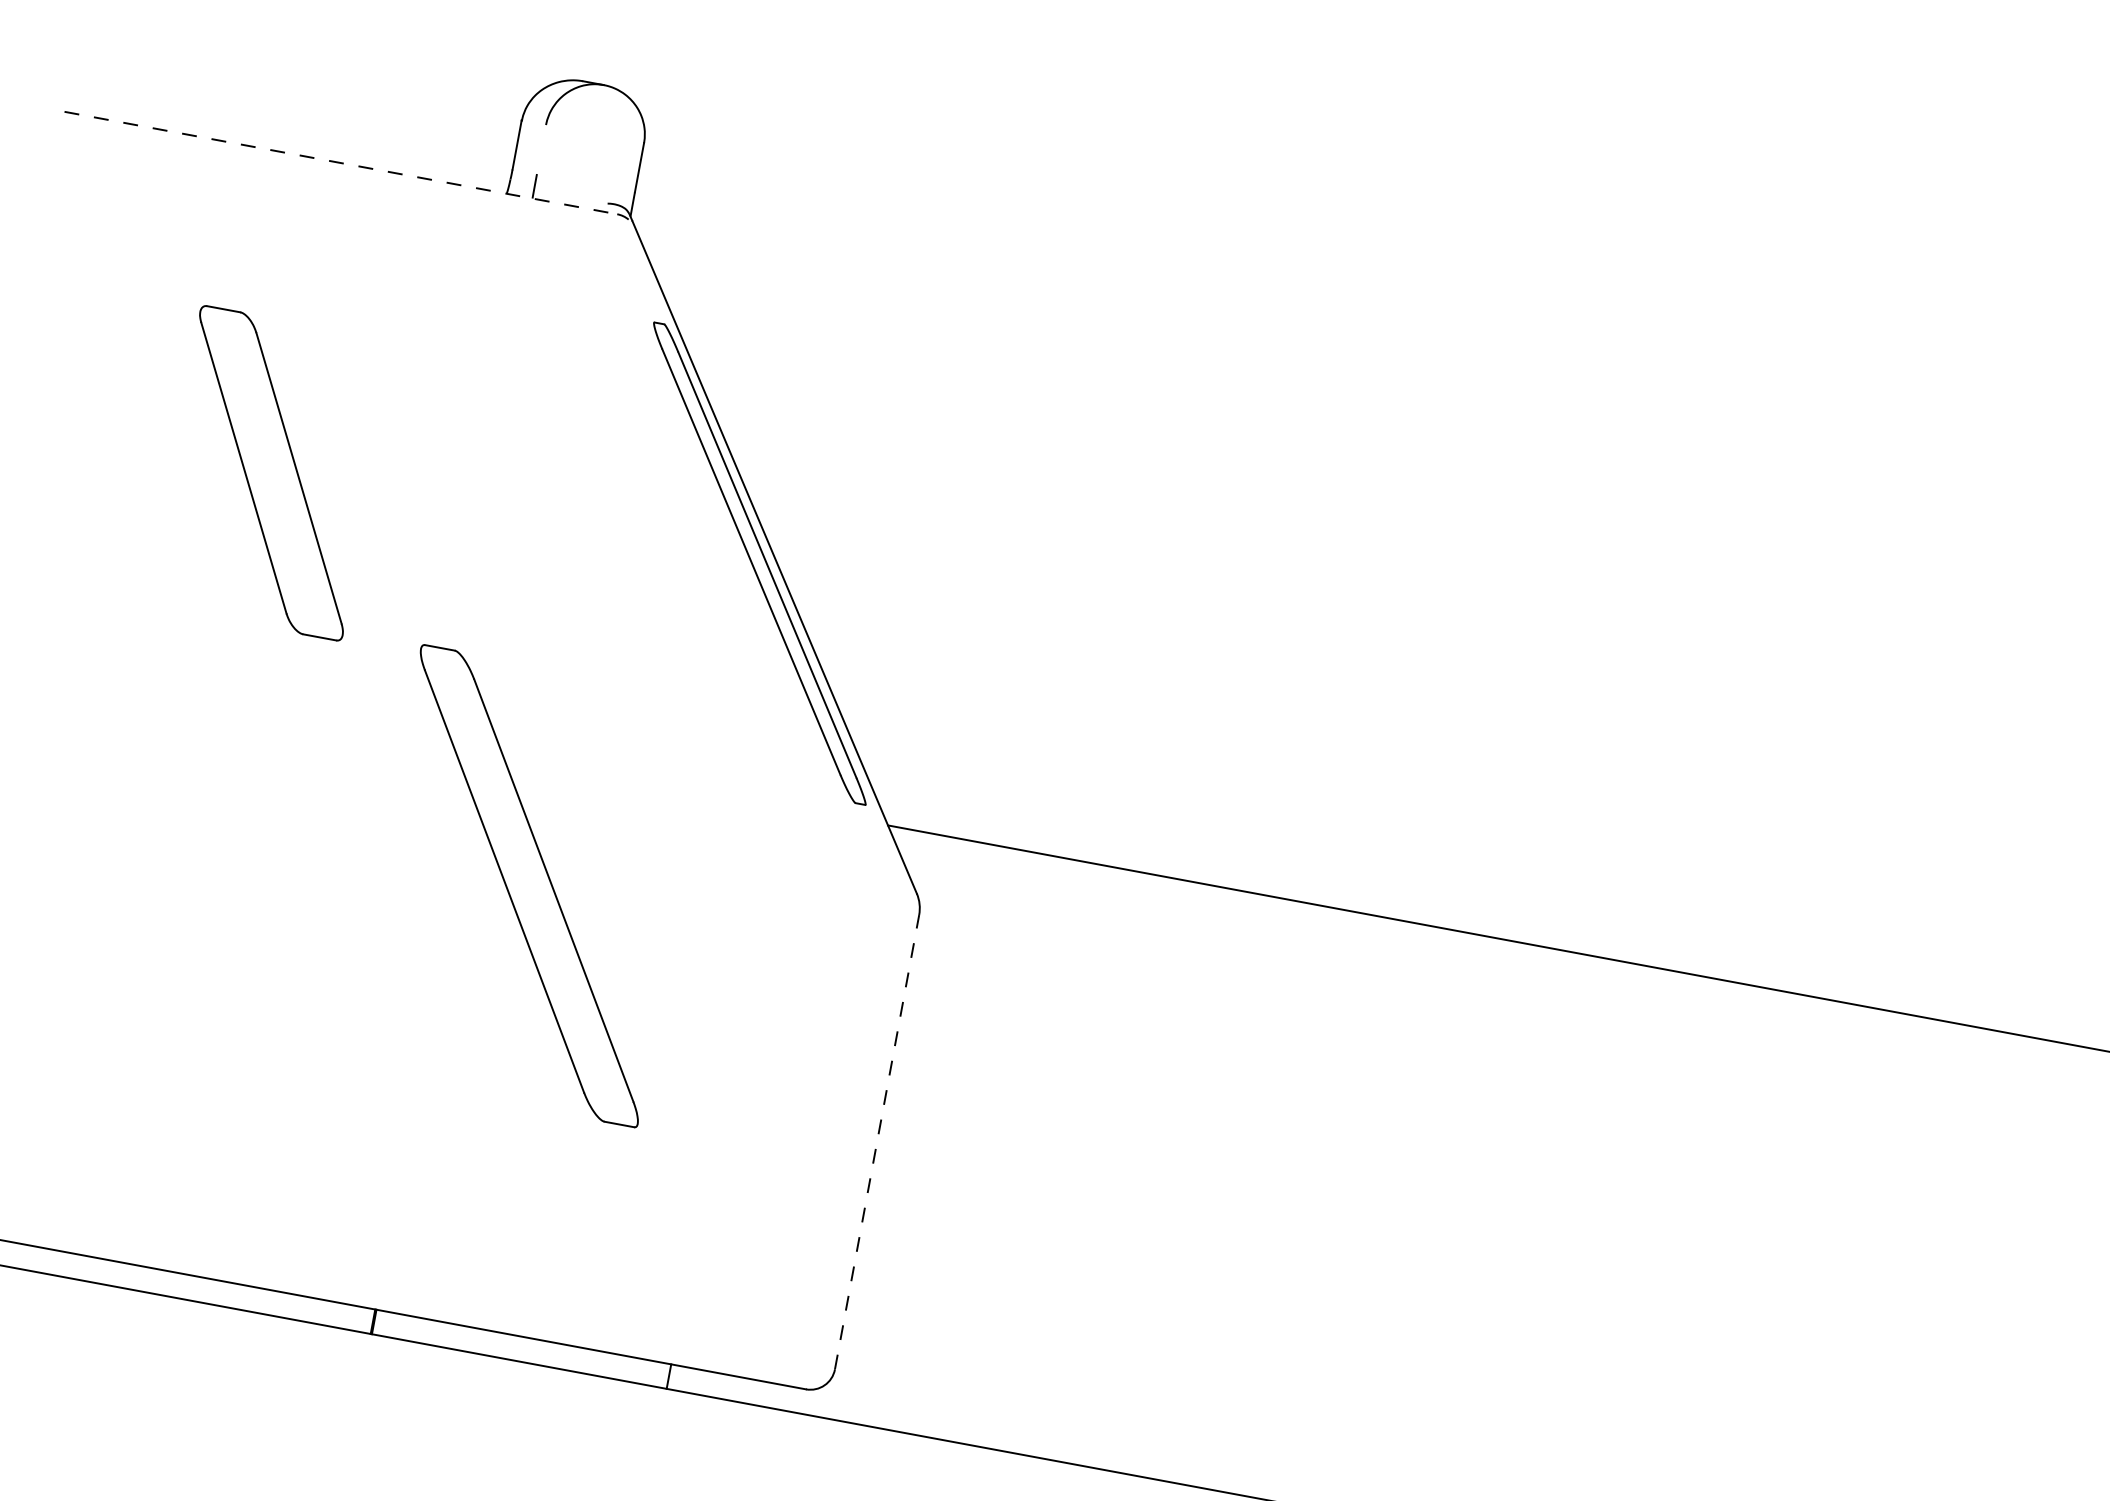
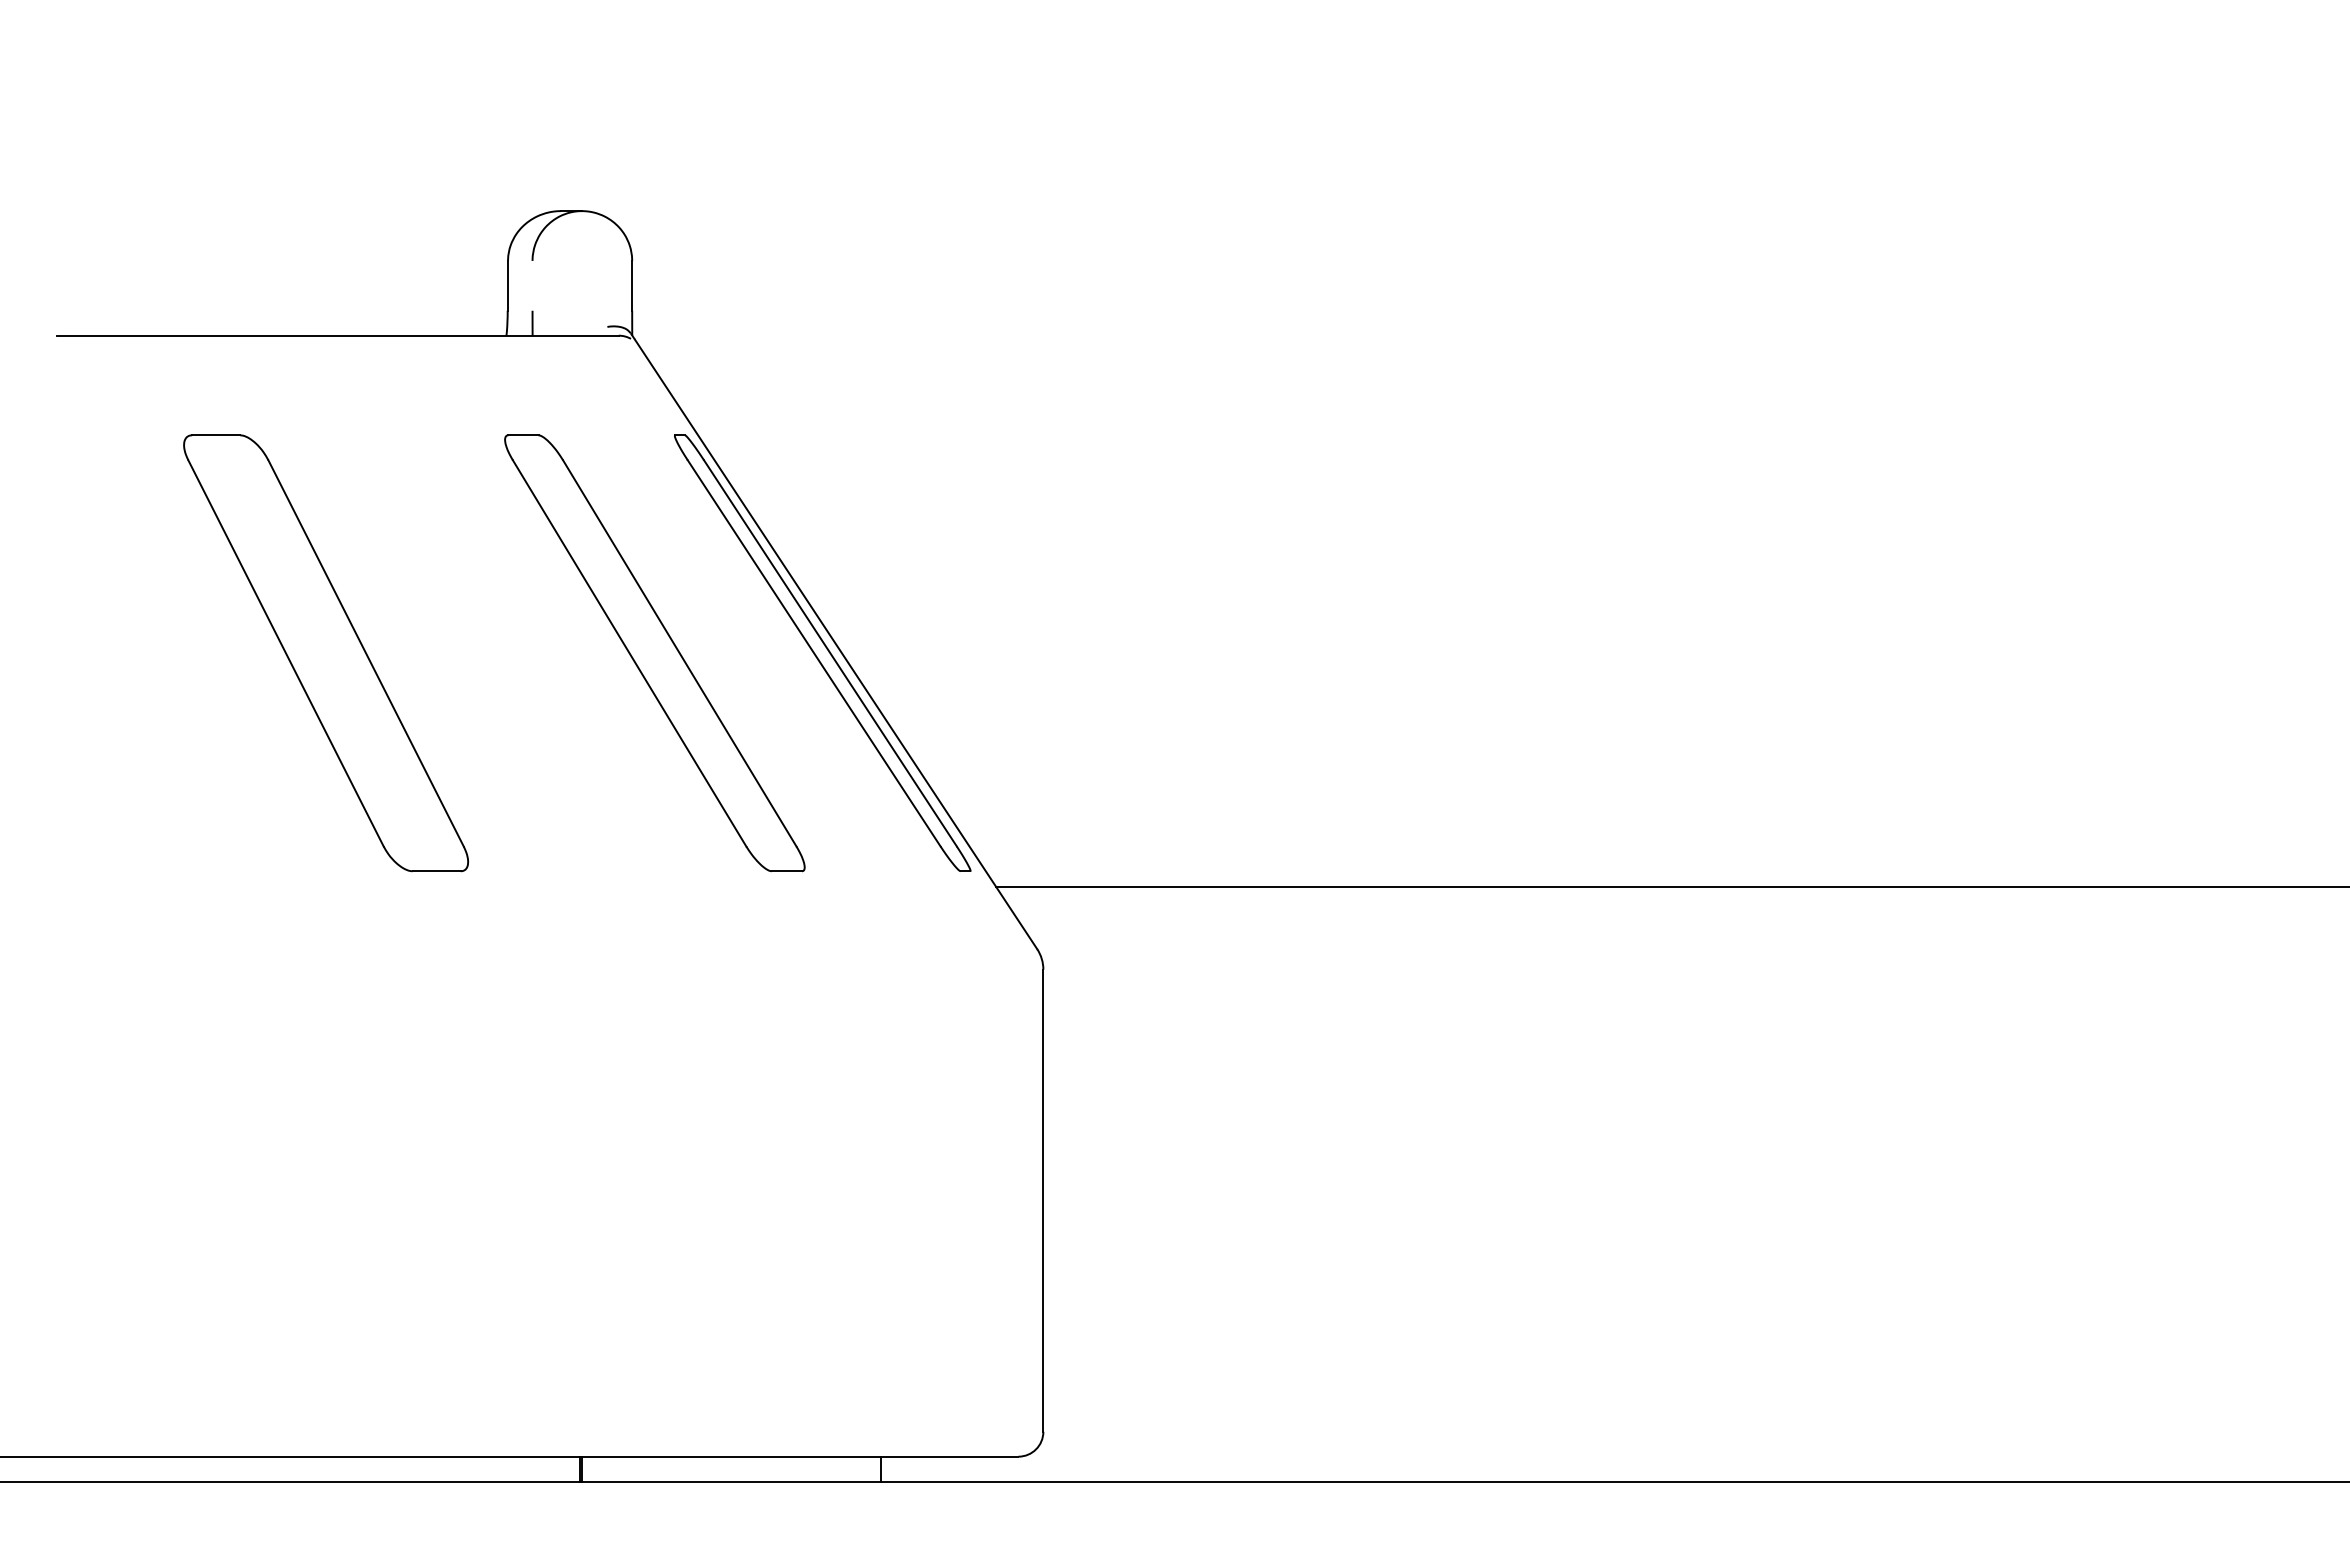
line: (341, 163) -> (338, 335), dashed -> solid
part: (270, 473) -> (325, 653), size x1.43
part: (529, 886) -> (654, 653), moved
line: (877, 1142) -> (1043, 1200), dashed -> solid

